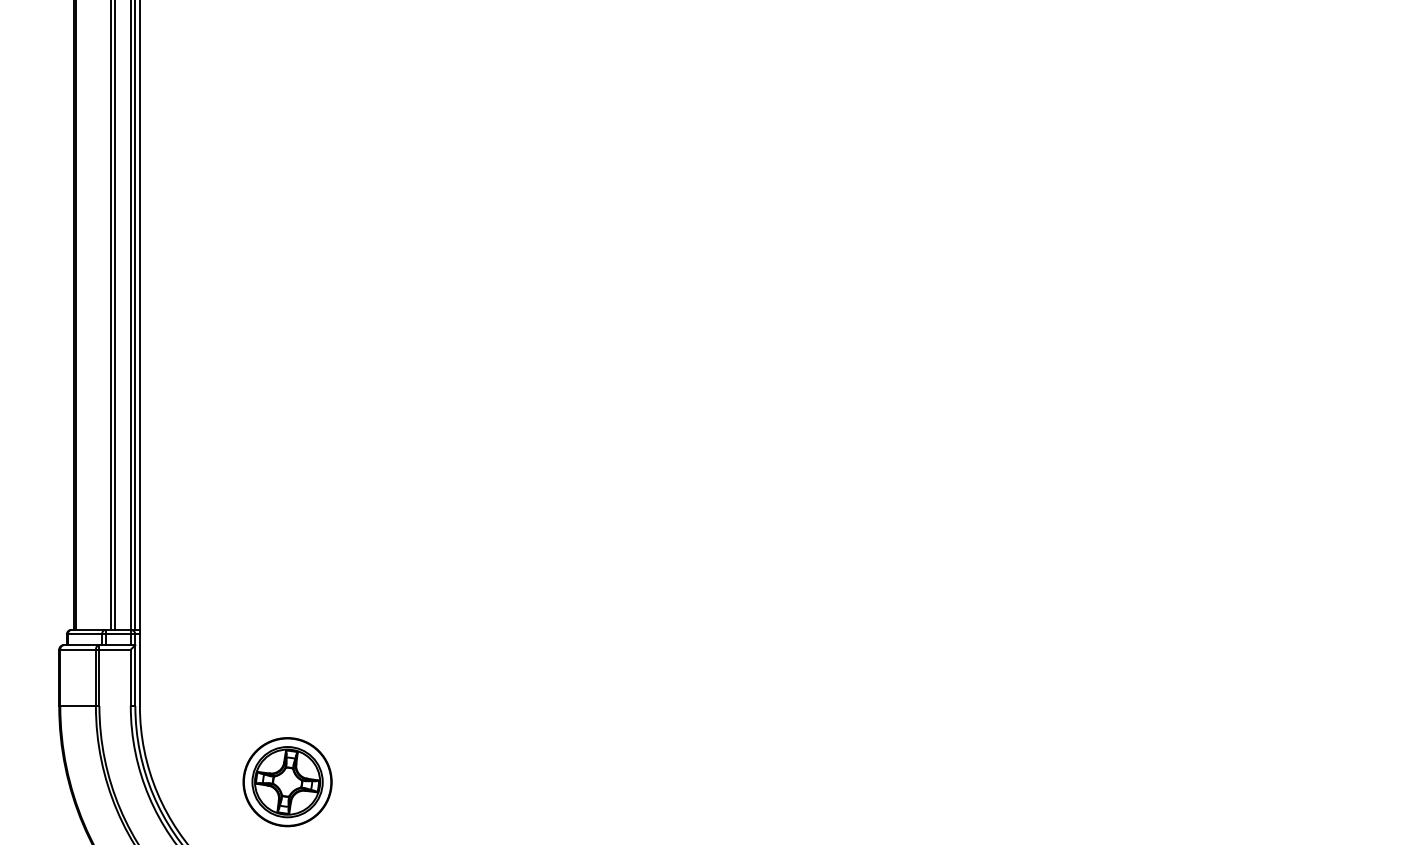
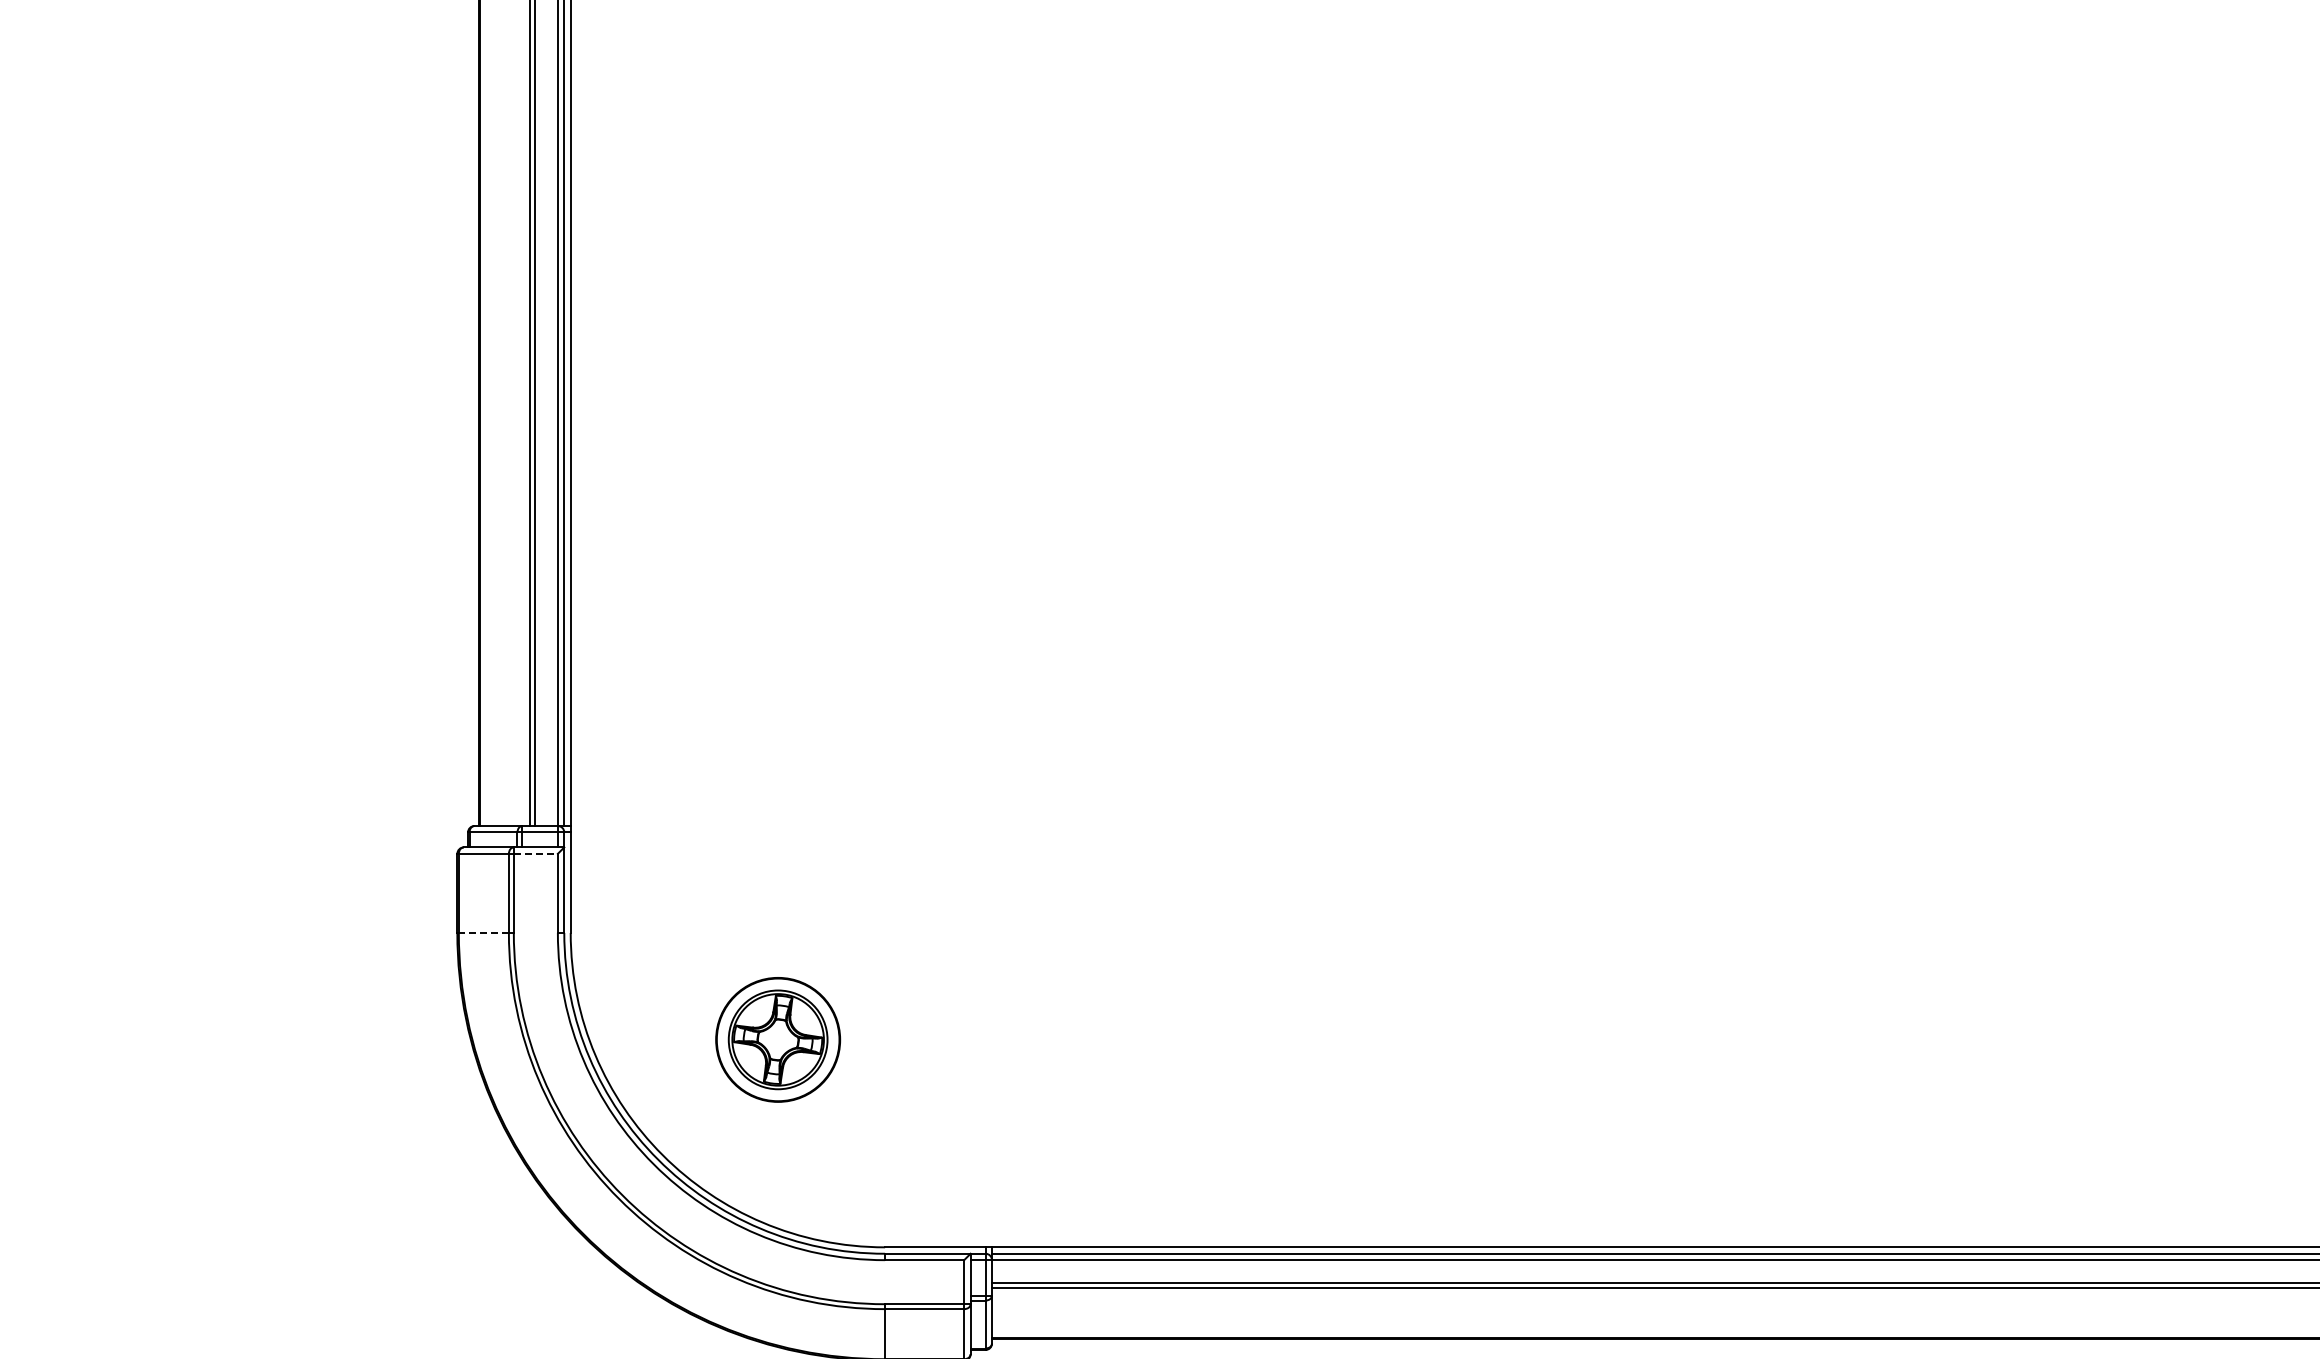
line: (115, 649) -> (536, 853), solid -> dashed
line: (77, 705) -> (483, 932), solid -> dashed

